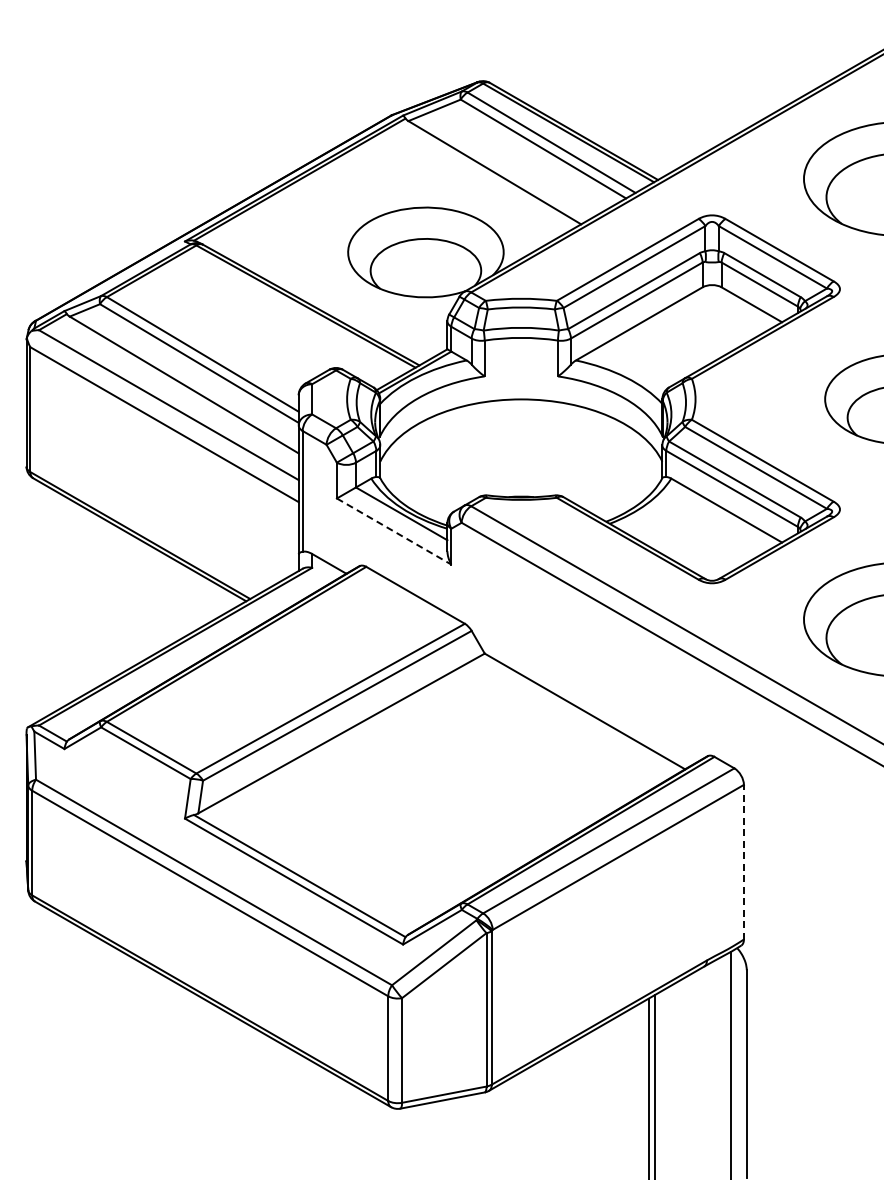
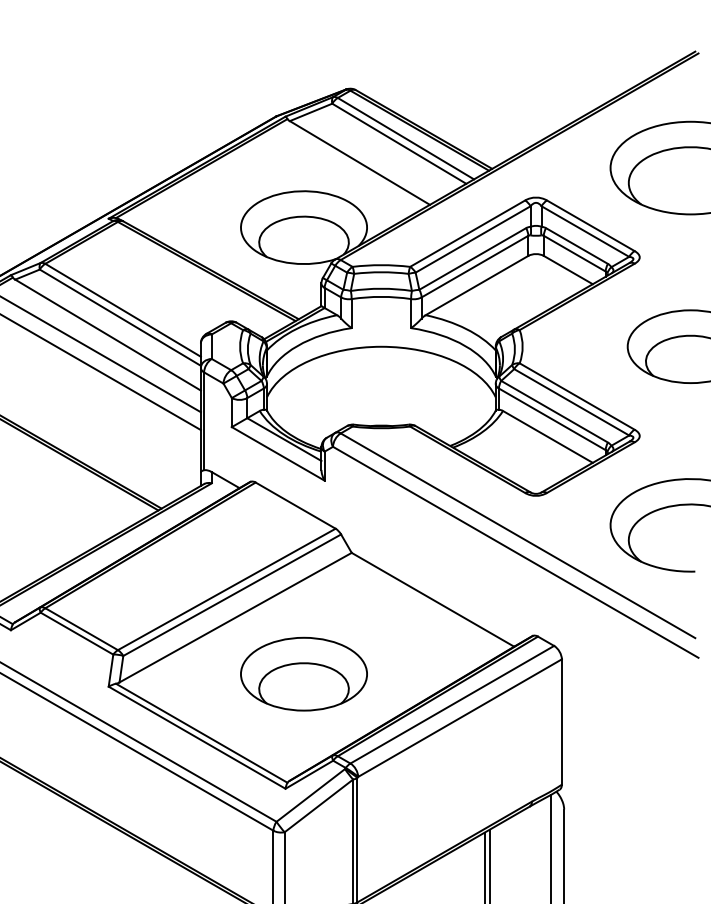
line: (394, 531) -> (278, 453), dashed -> solid
part: (425, 802) -> (303, 673), added
line: (743, 861) -> (561, 721), dashed -> solid

